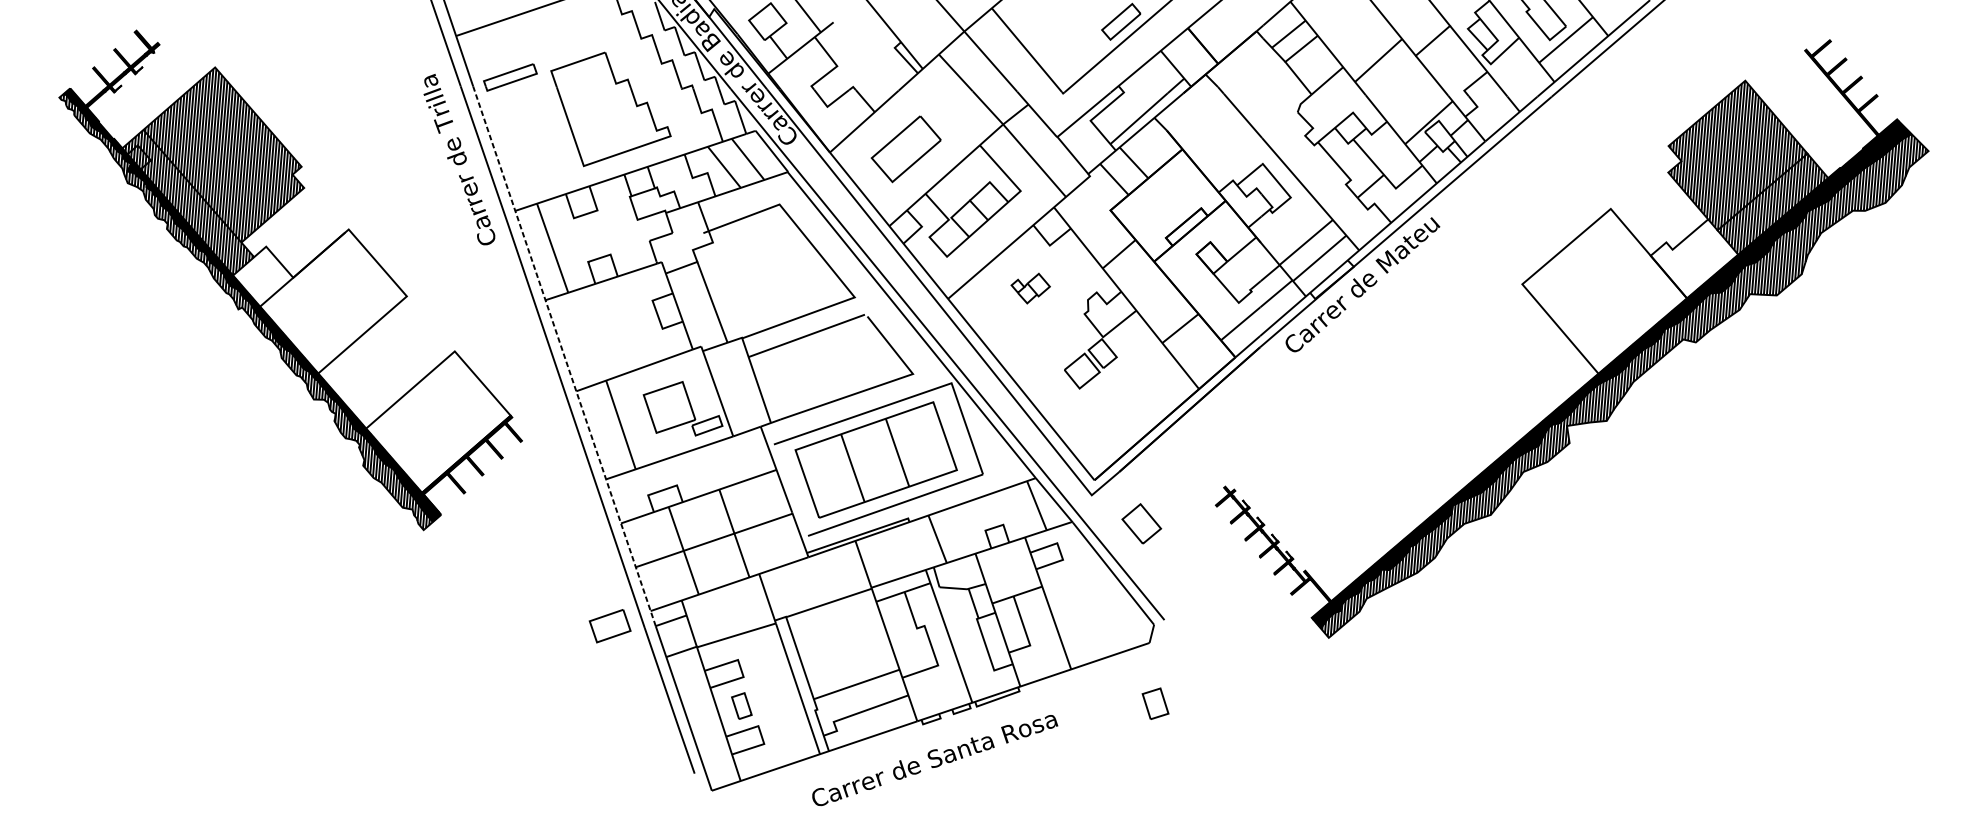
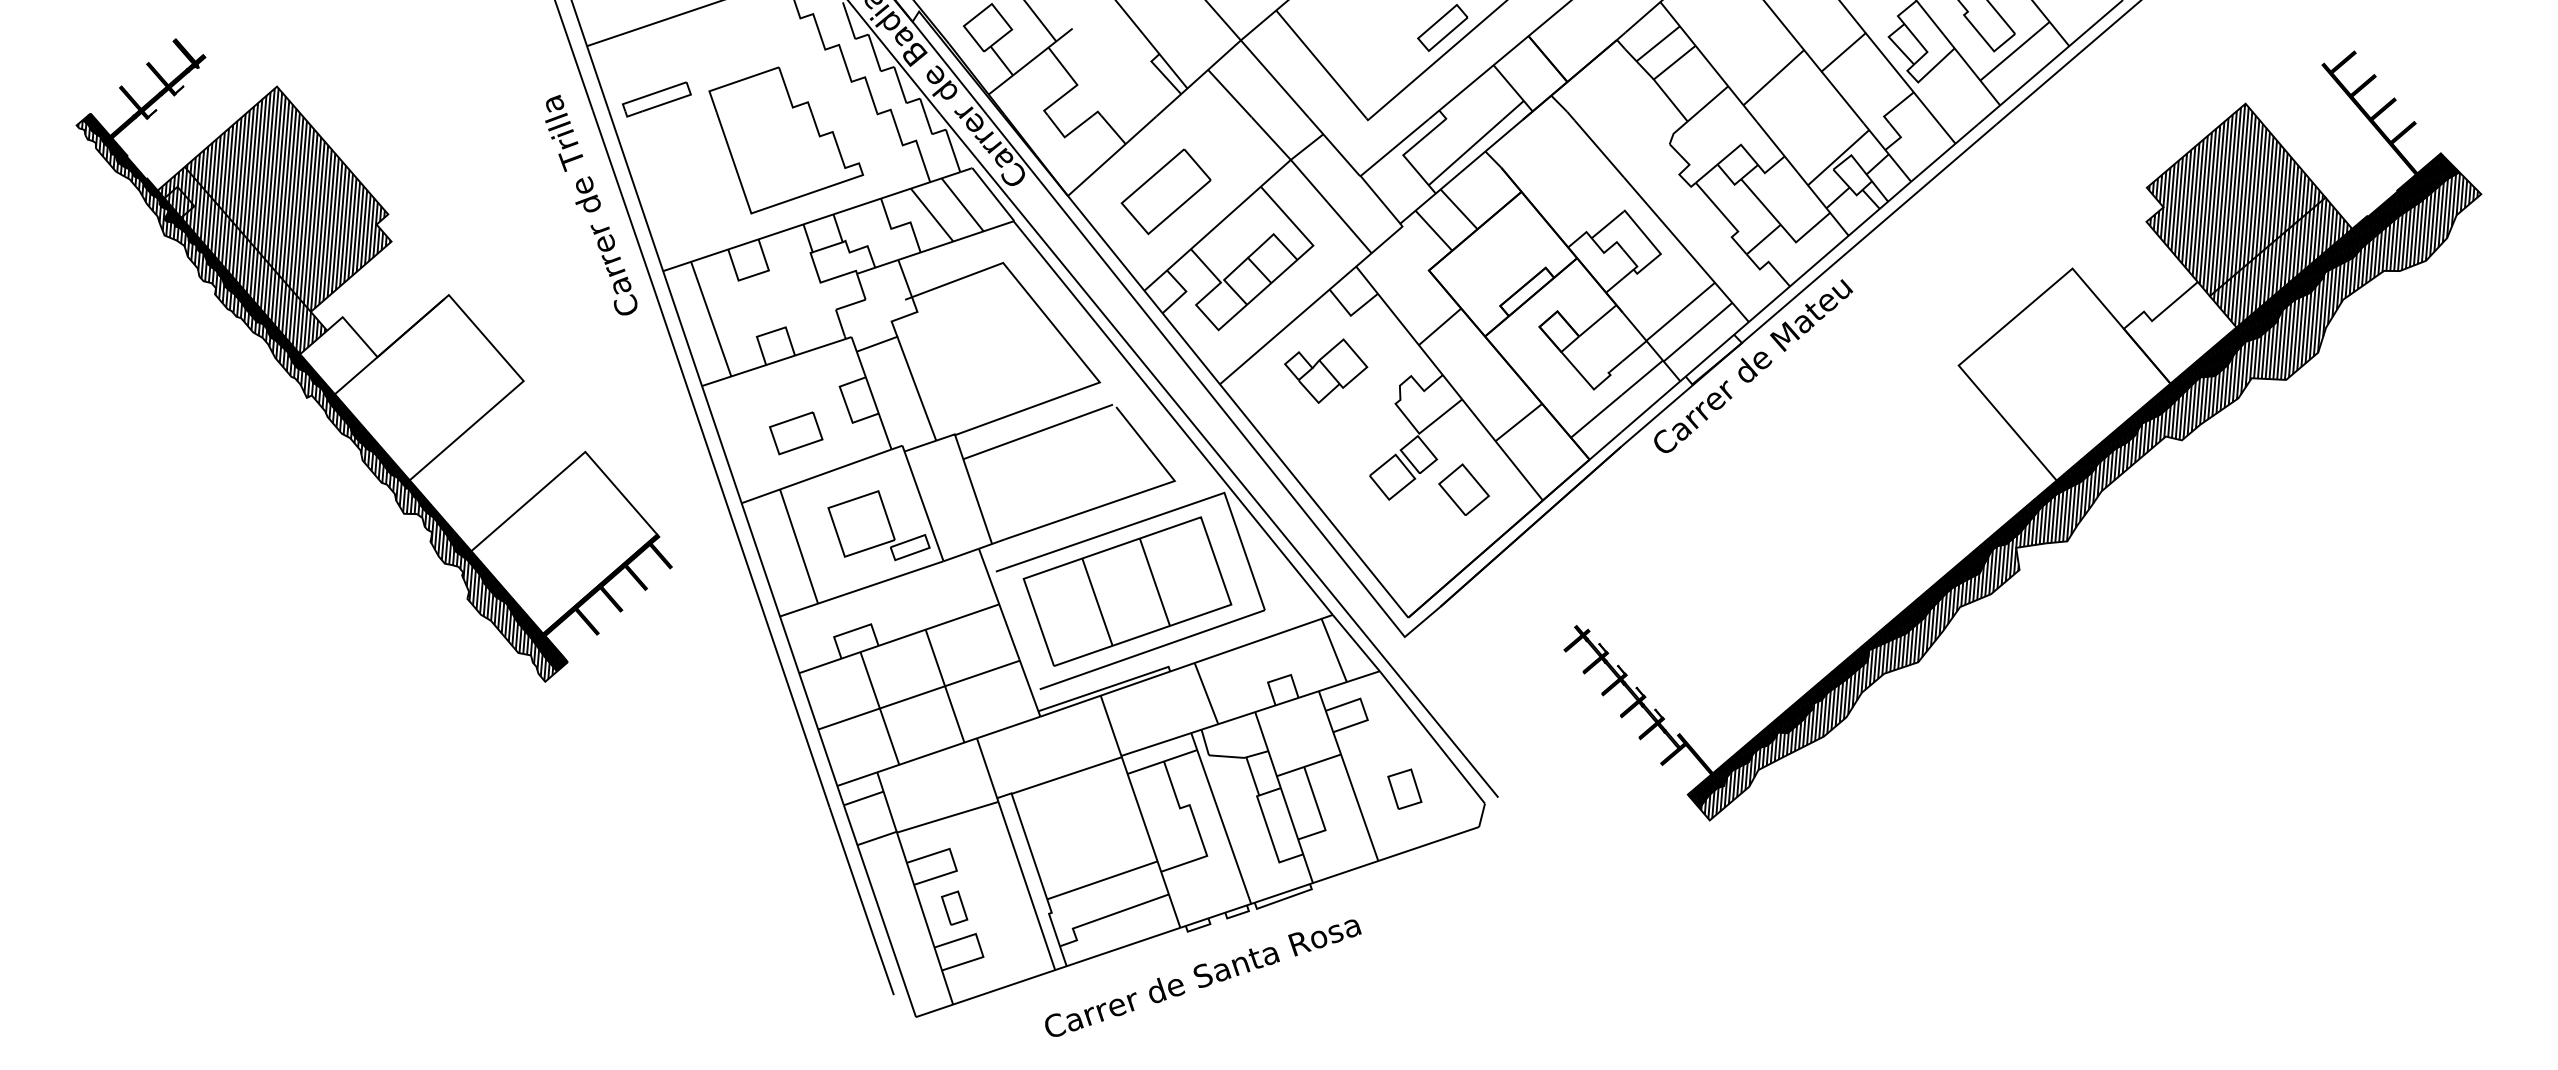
part: (1030, 288) -> (1326, 370), size x1.67
line: (564, 355) -> (726, 457), dashed -> solid
part: (1141, 523) -> (1463, 489), moved
part: (610, 626) -> (796, 433), moved
part: (1155, 703) -> (1404, 788), moved

